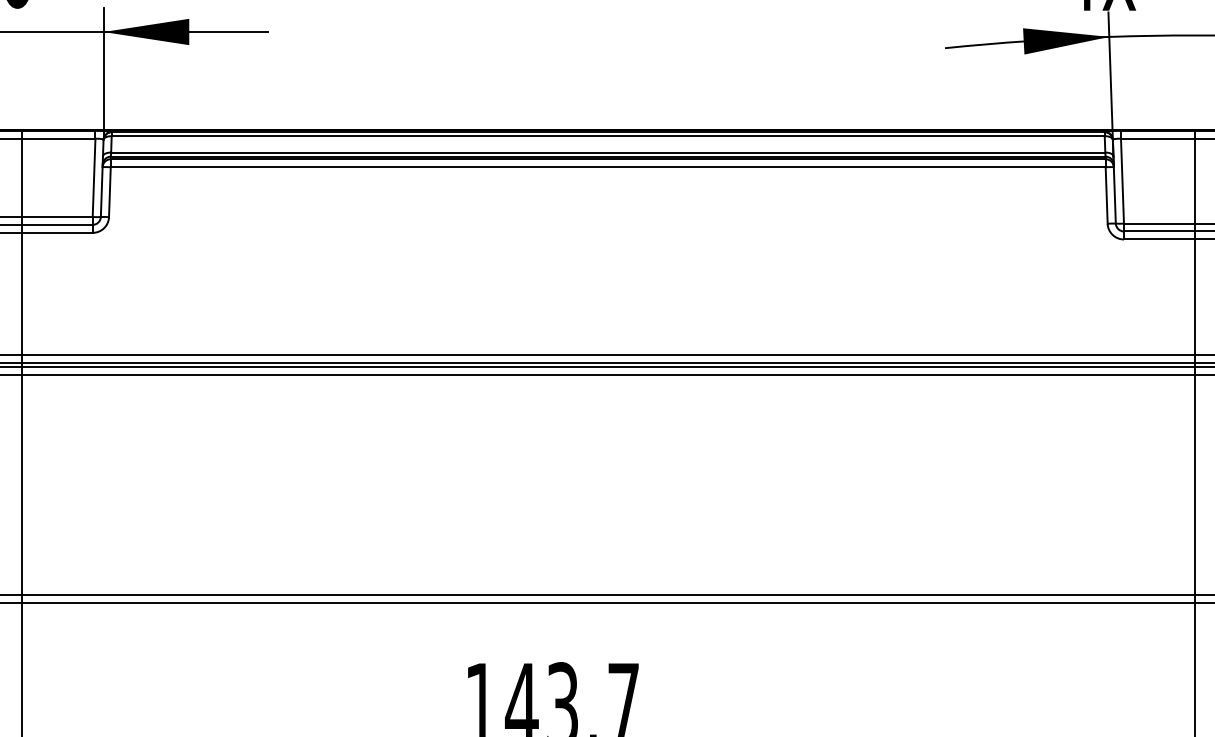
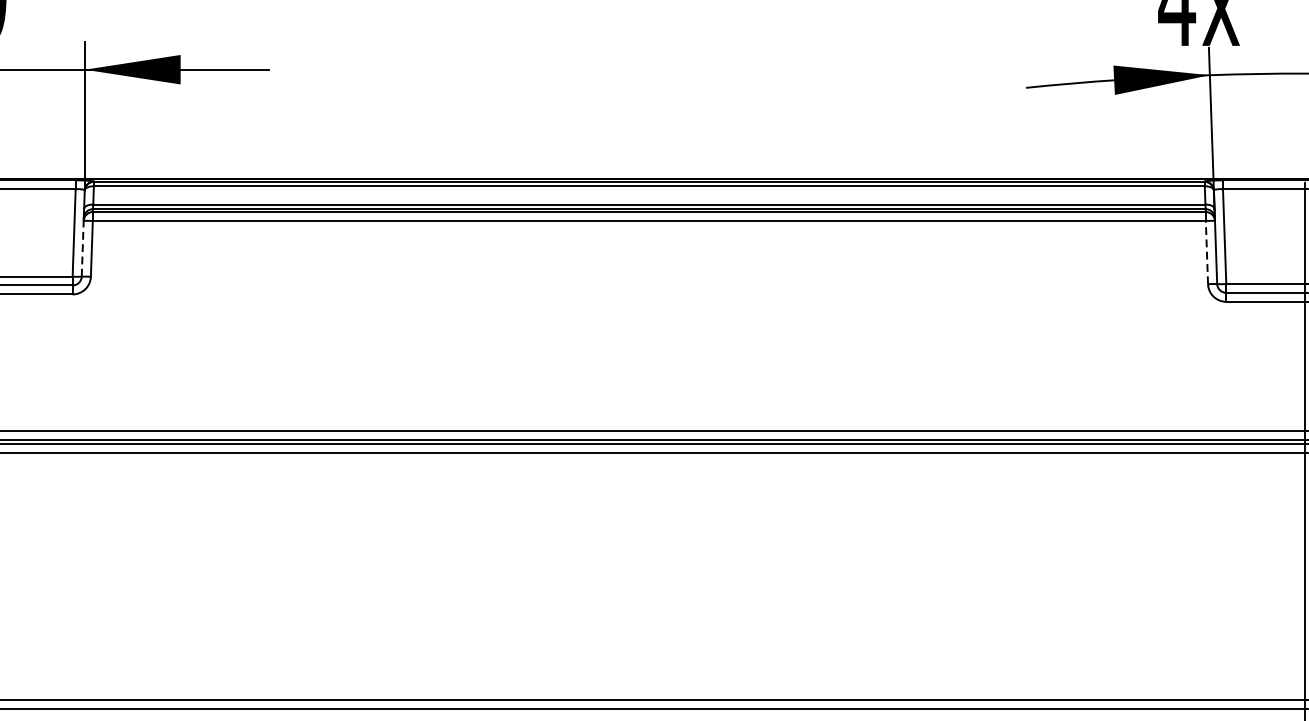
line: (101, 192) -> (82, 249), solid -> dashed
line: (1106, 195) -> (1206, 252), solid -> dashed

